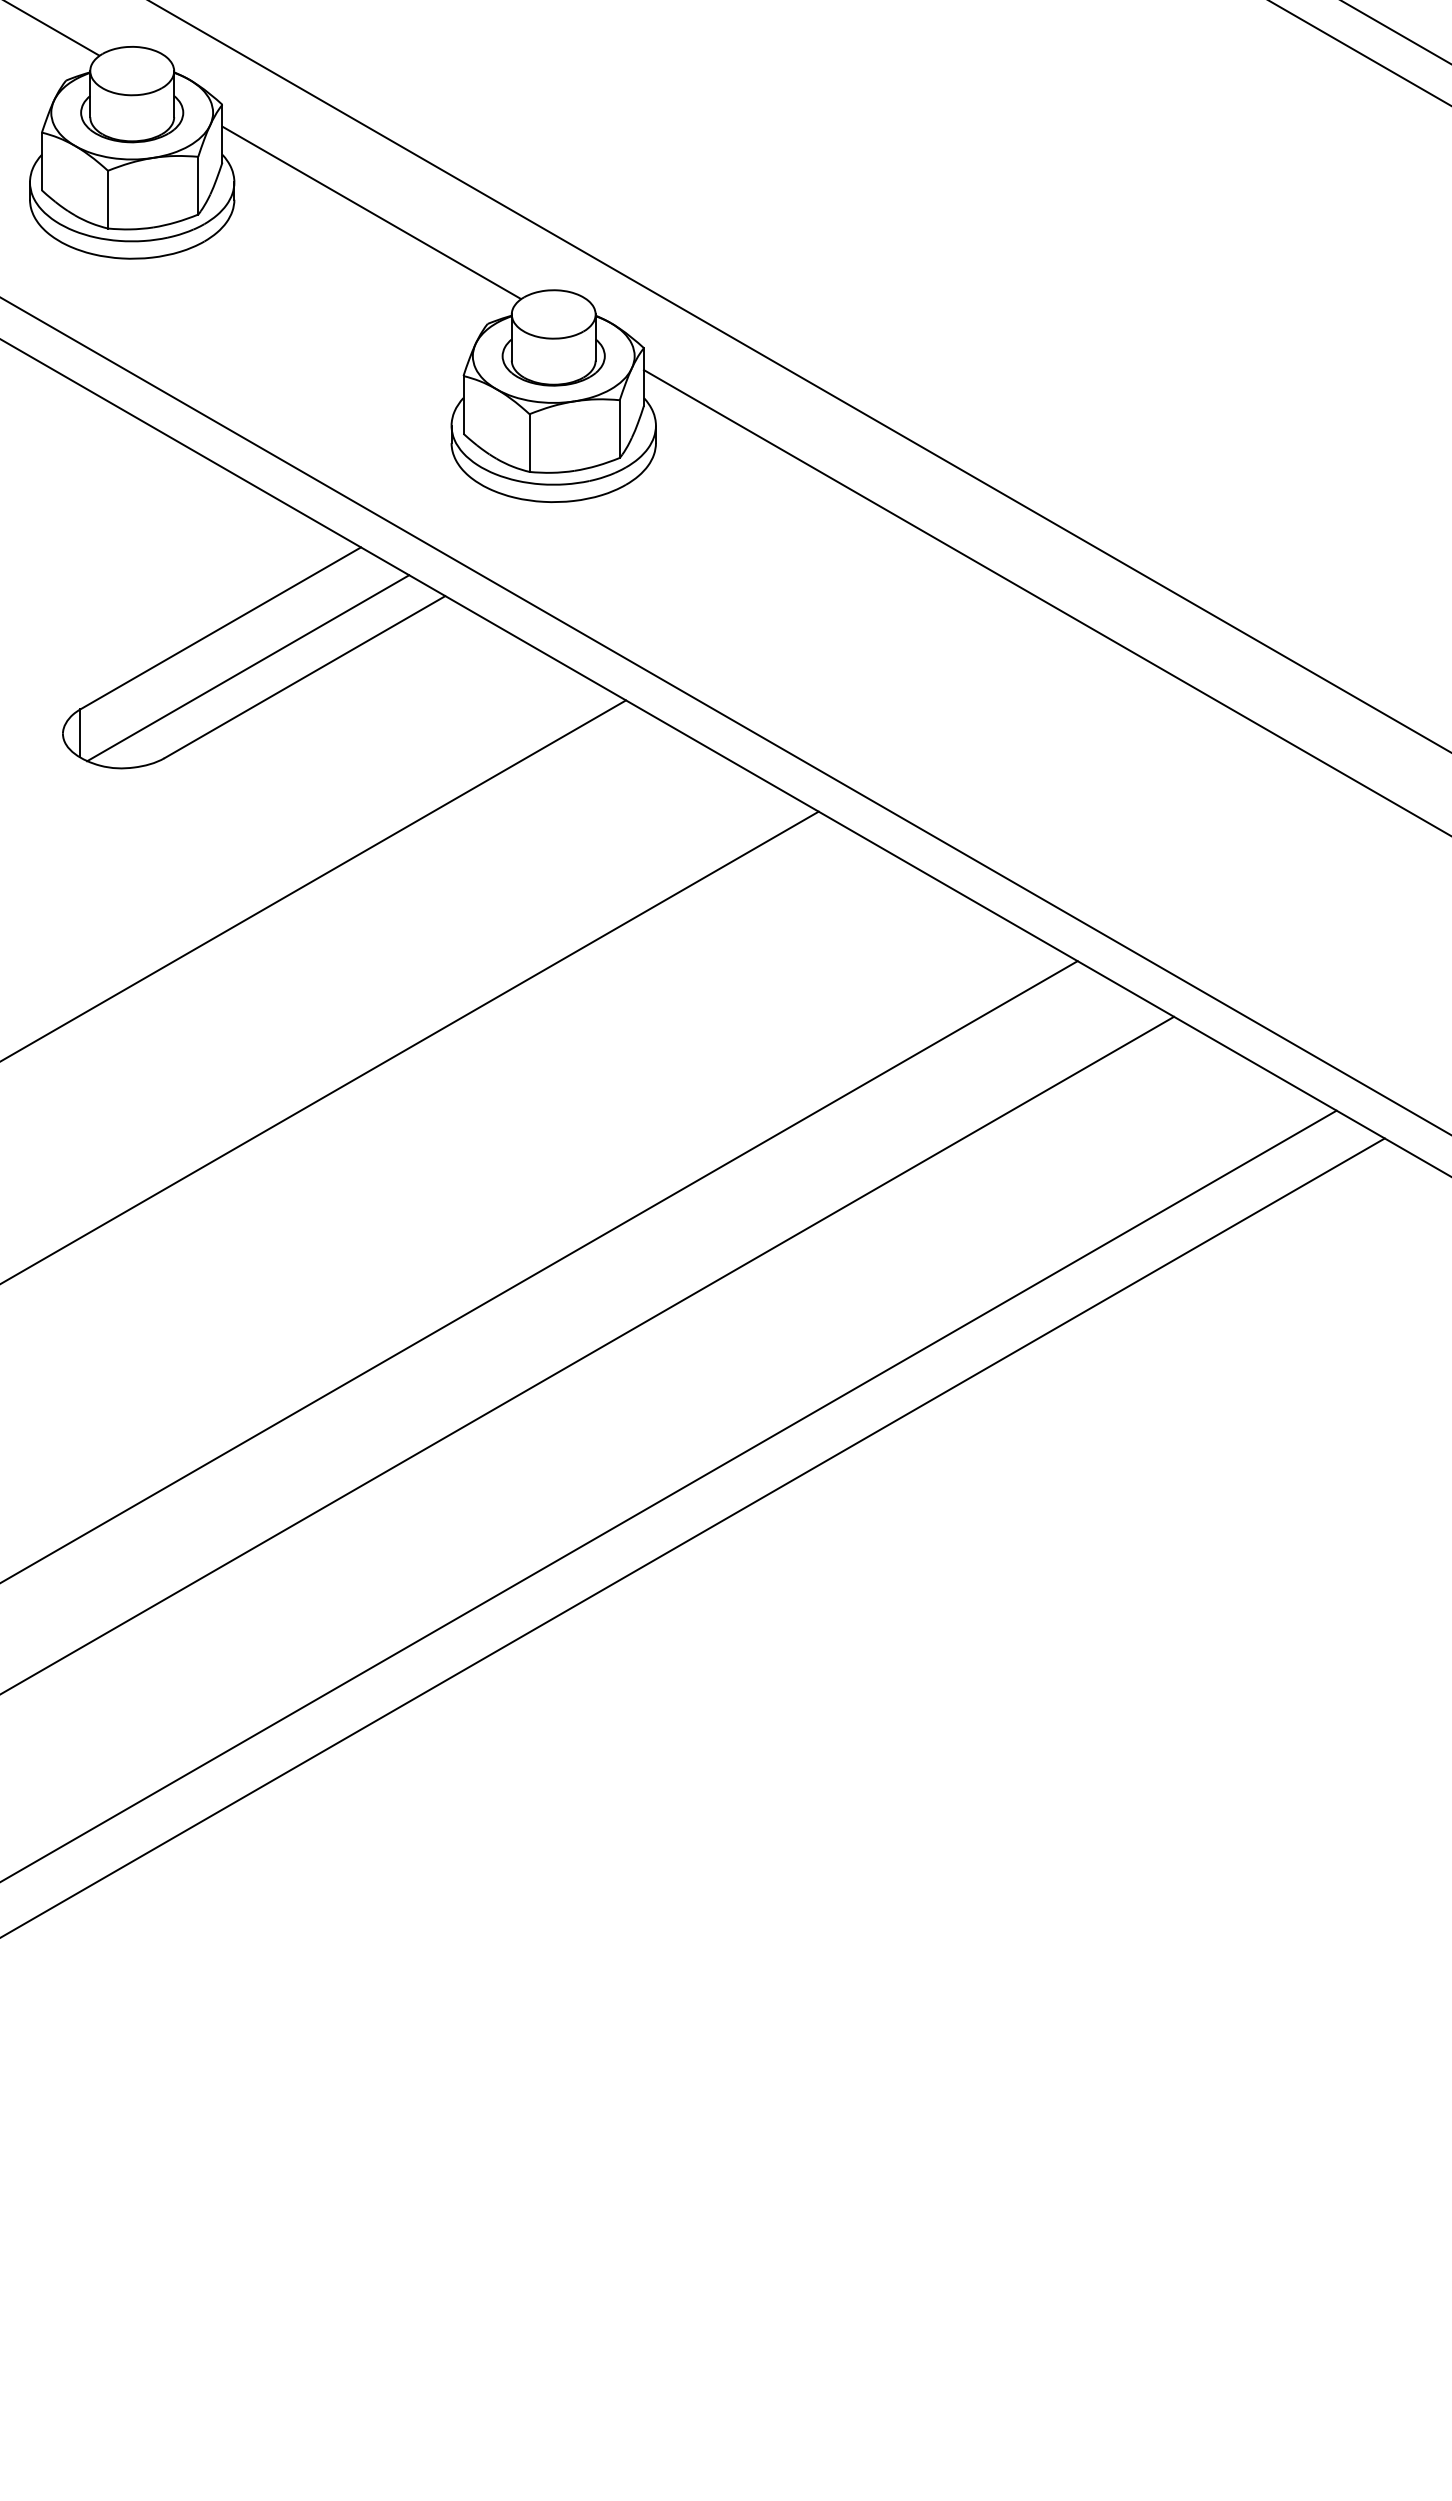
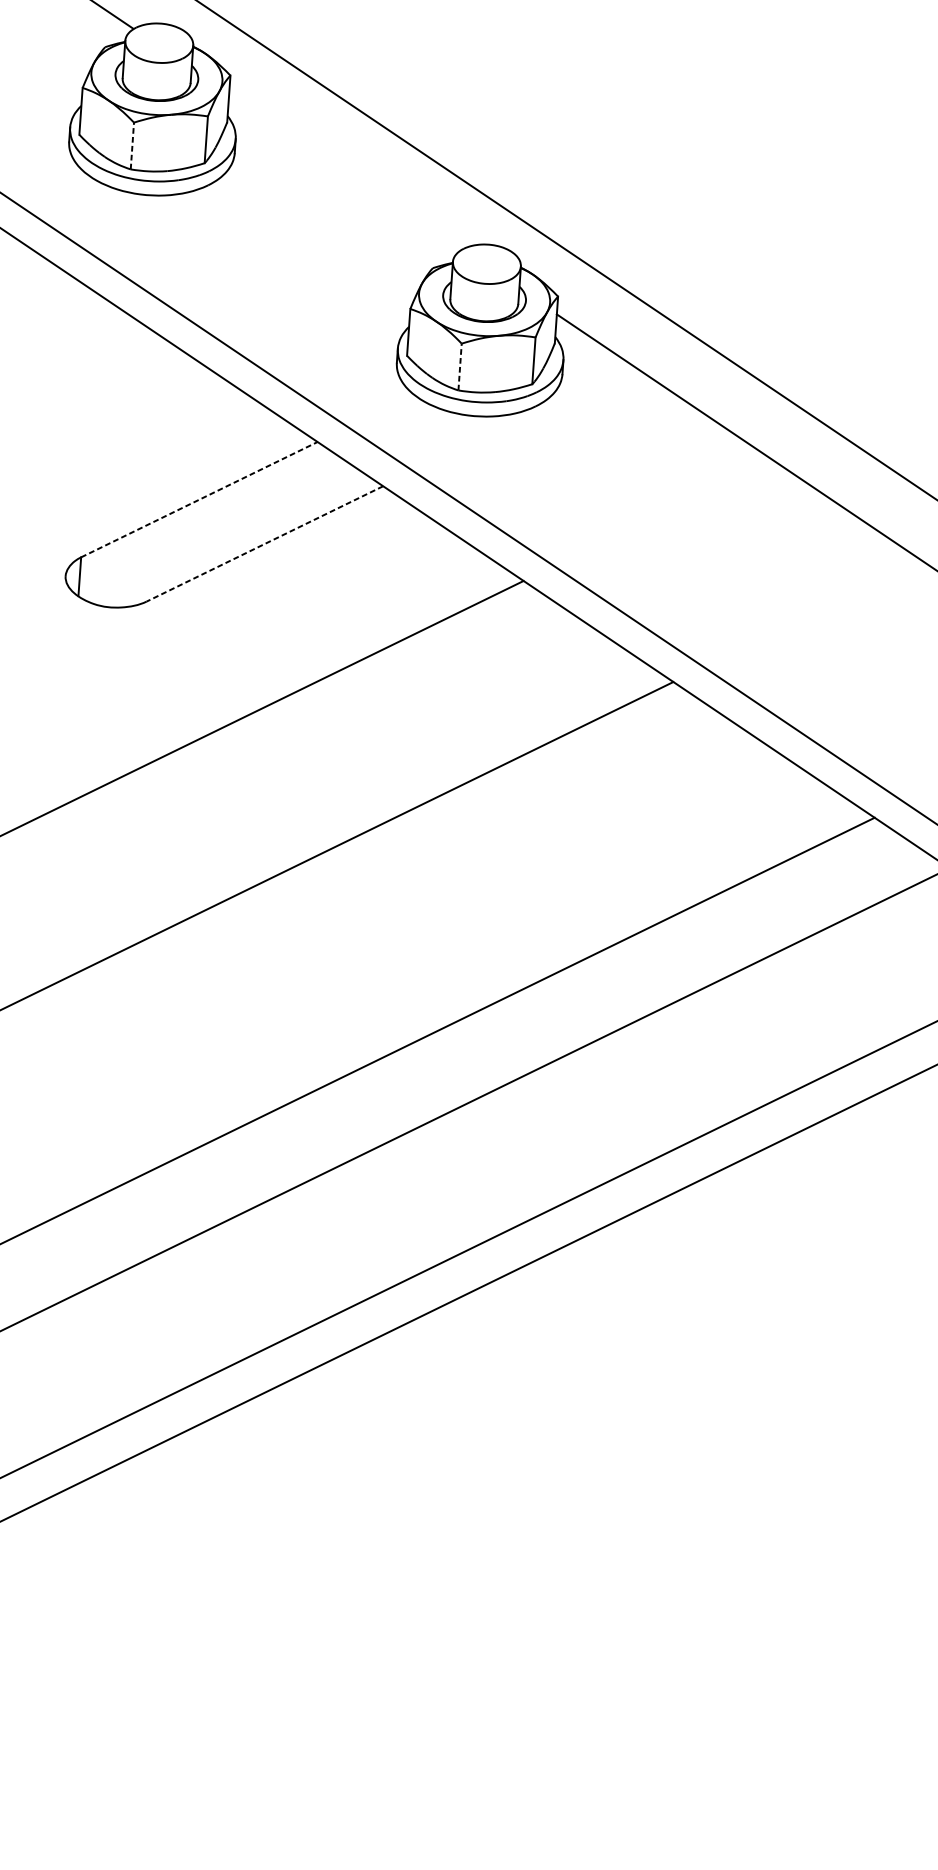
line: (108, 199) -> (132, 145), solid -> dashed
line: (371, 212) -> (345, 171), removed
line: (529, 443) -> (459, 367), solid -> dashed
line: (221, 628) -> (200, 499), solid -> dashed
line: (248, 668) -> (219, 533), removed
line: (304, 677) -> (264, 544), solid -> dashed

